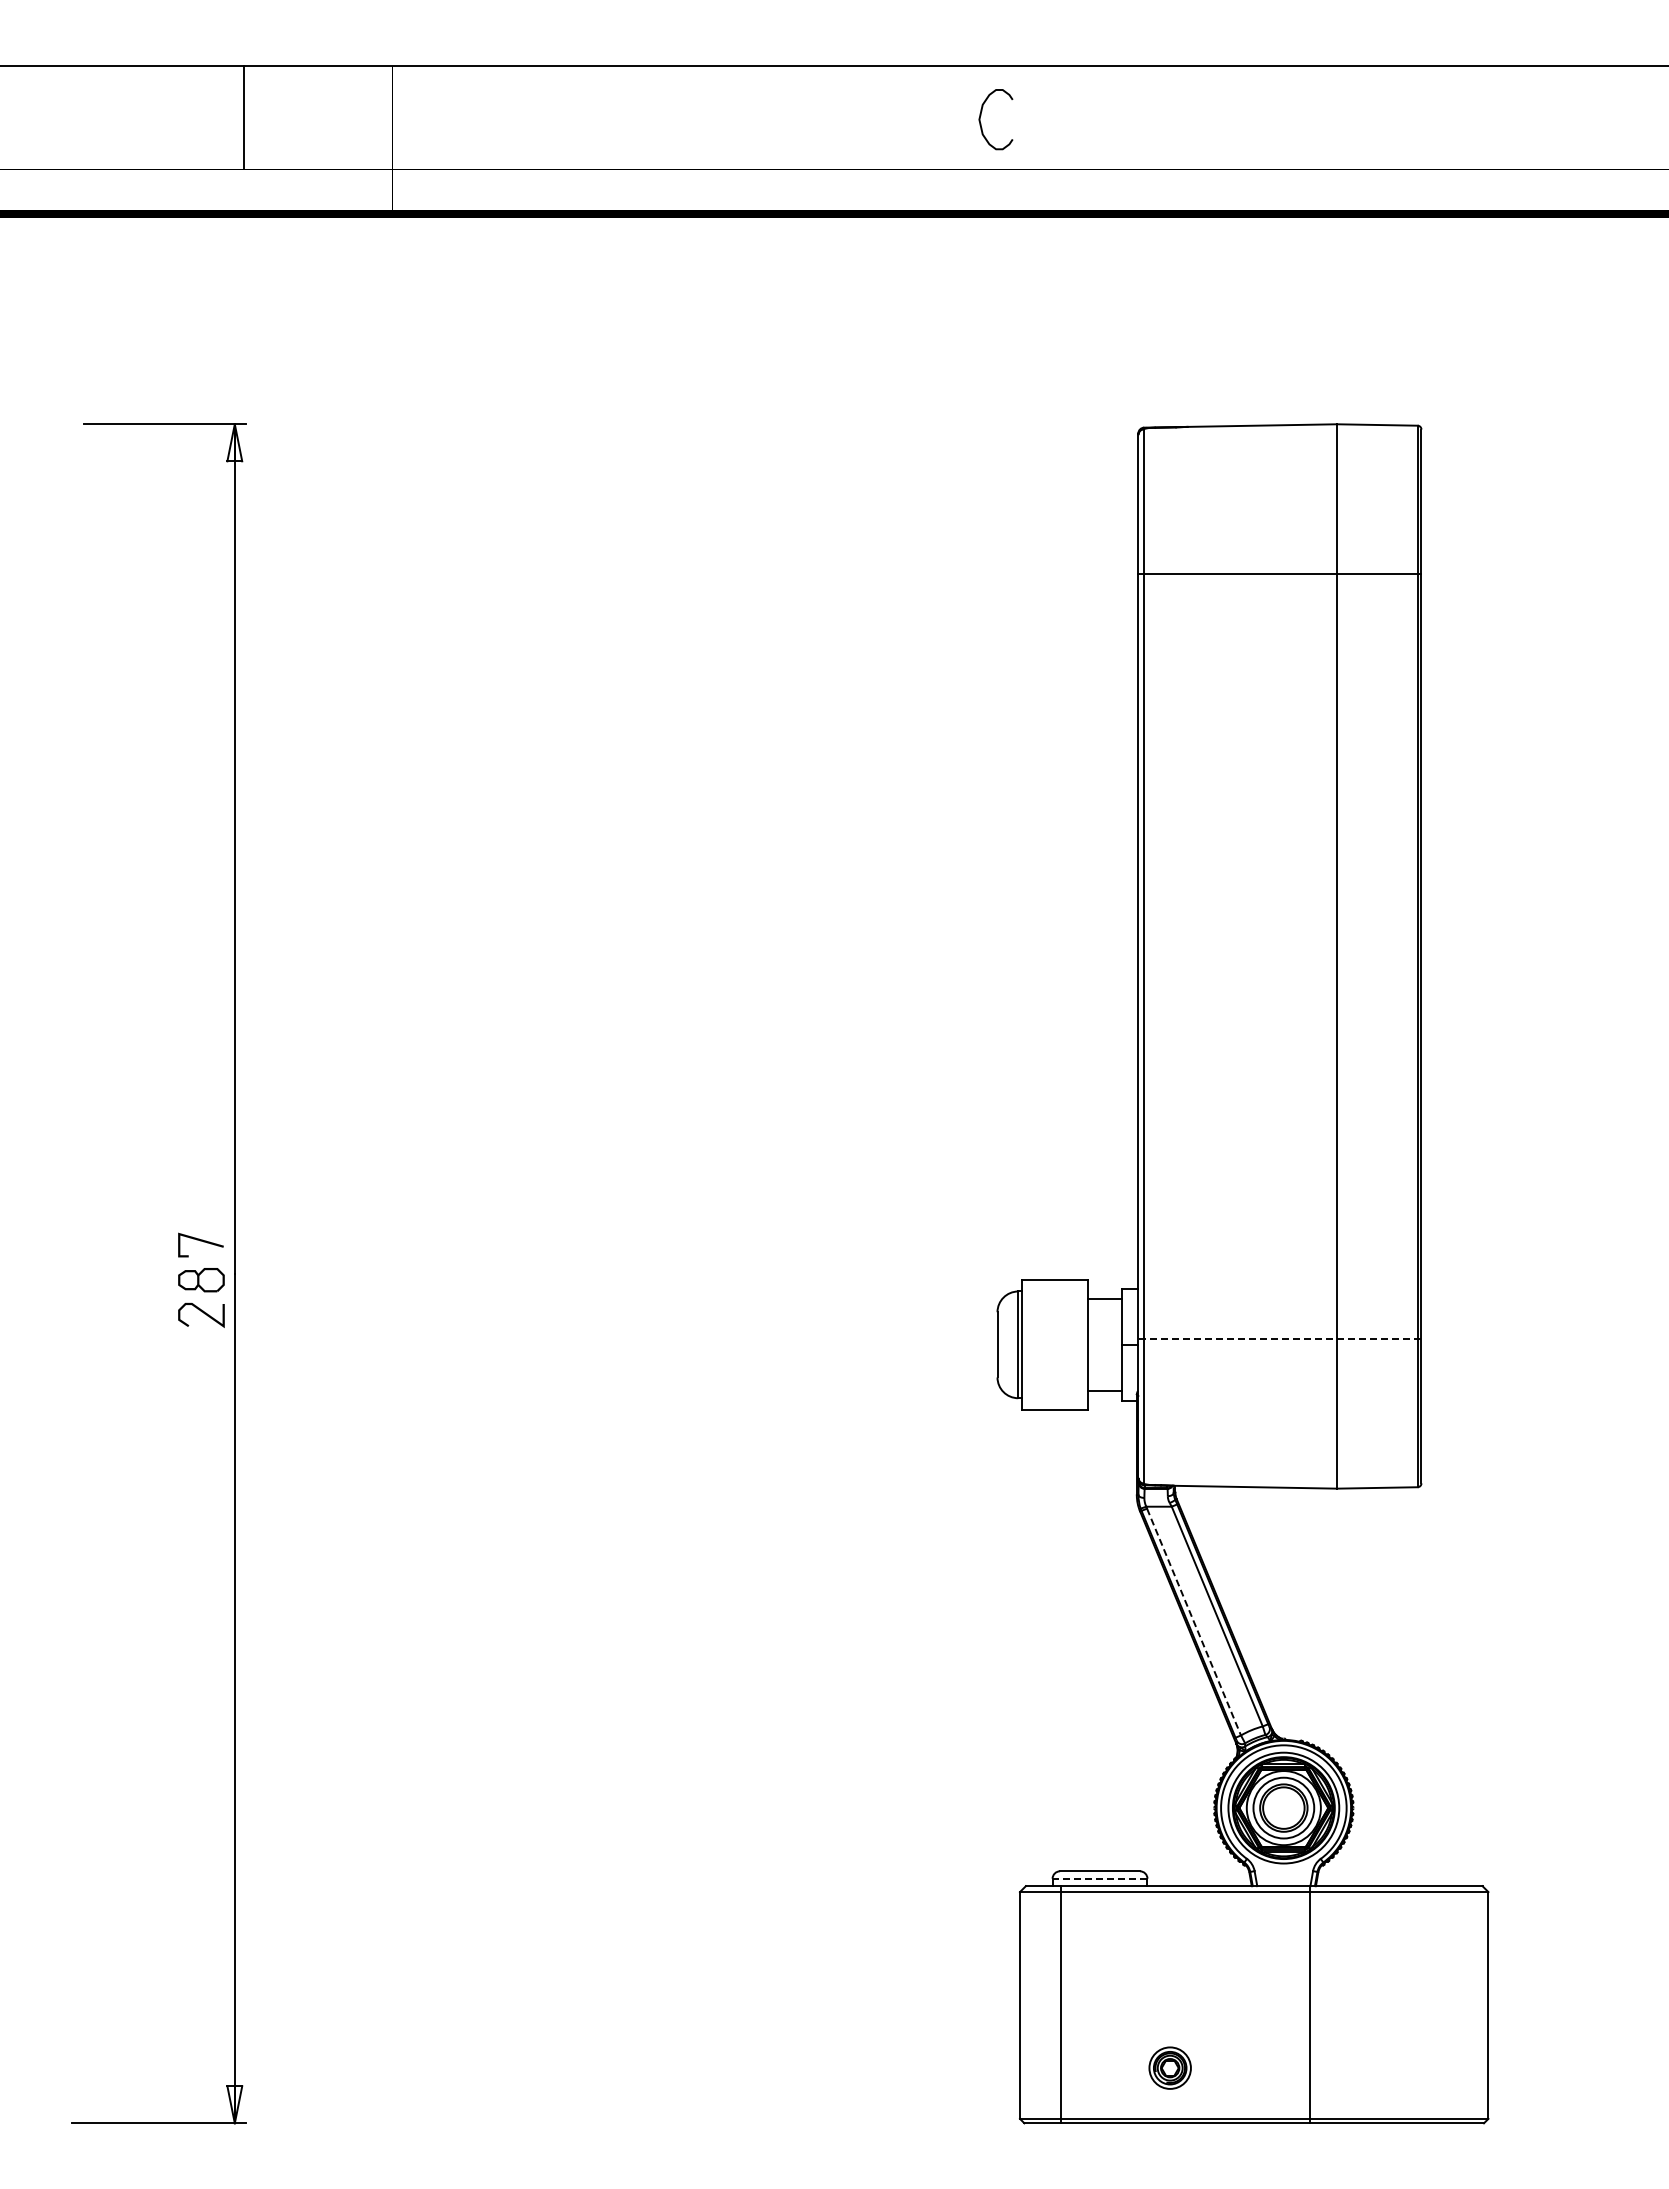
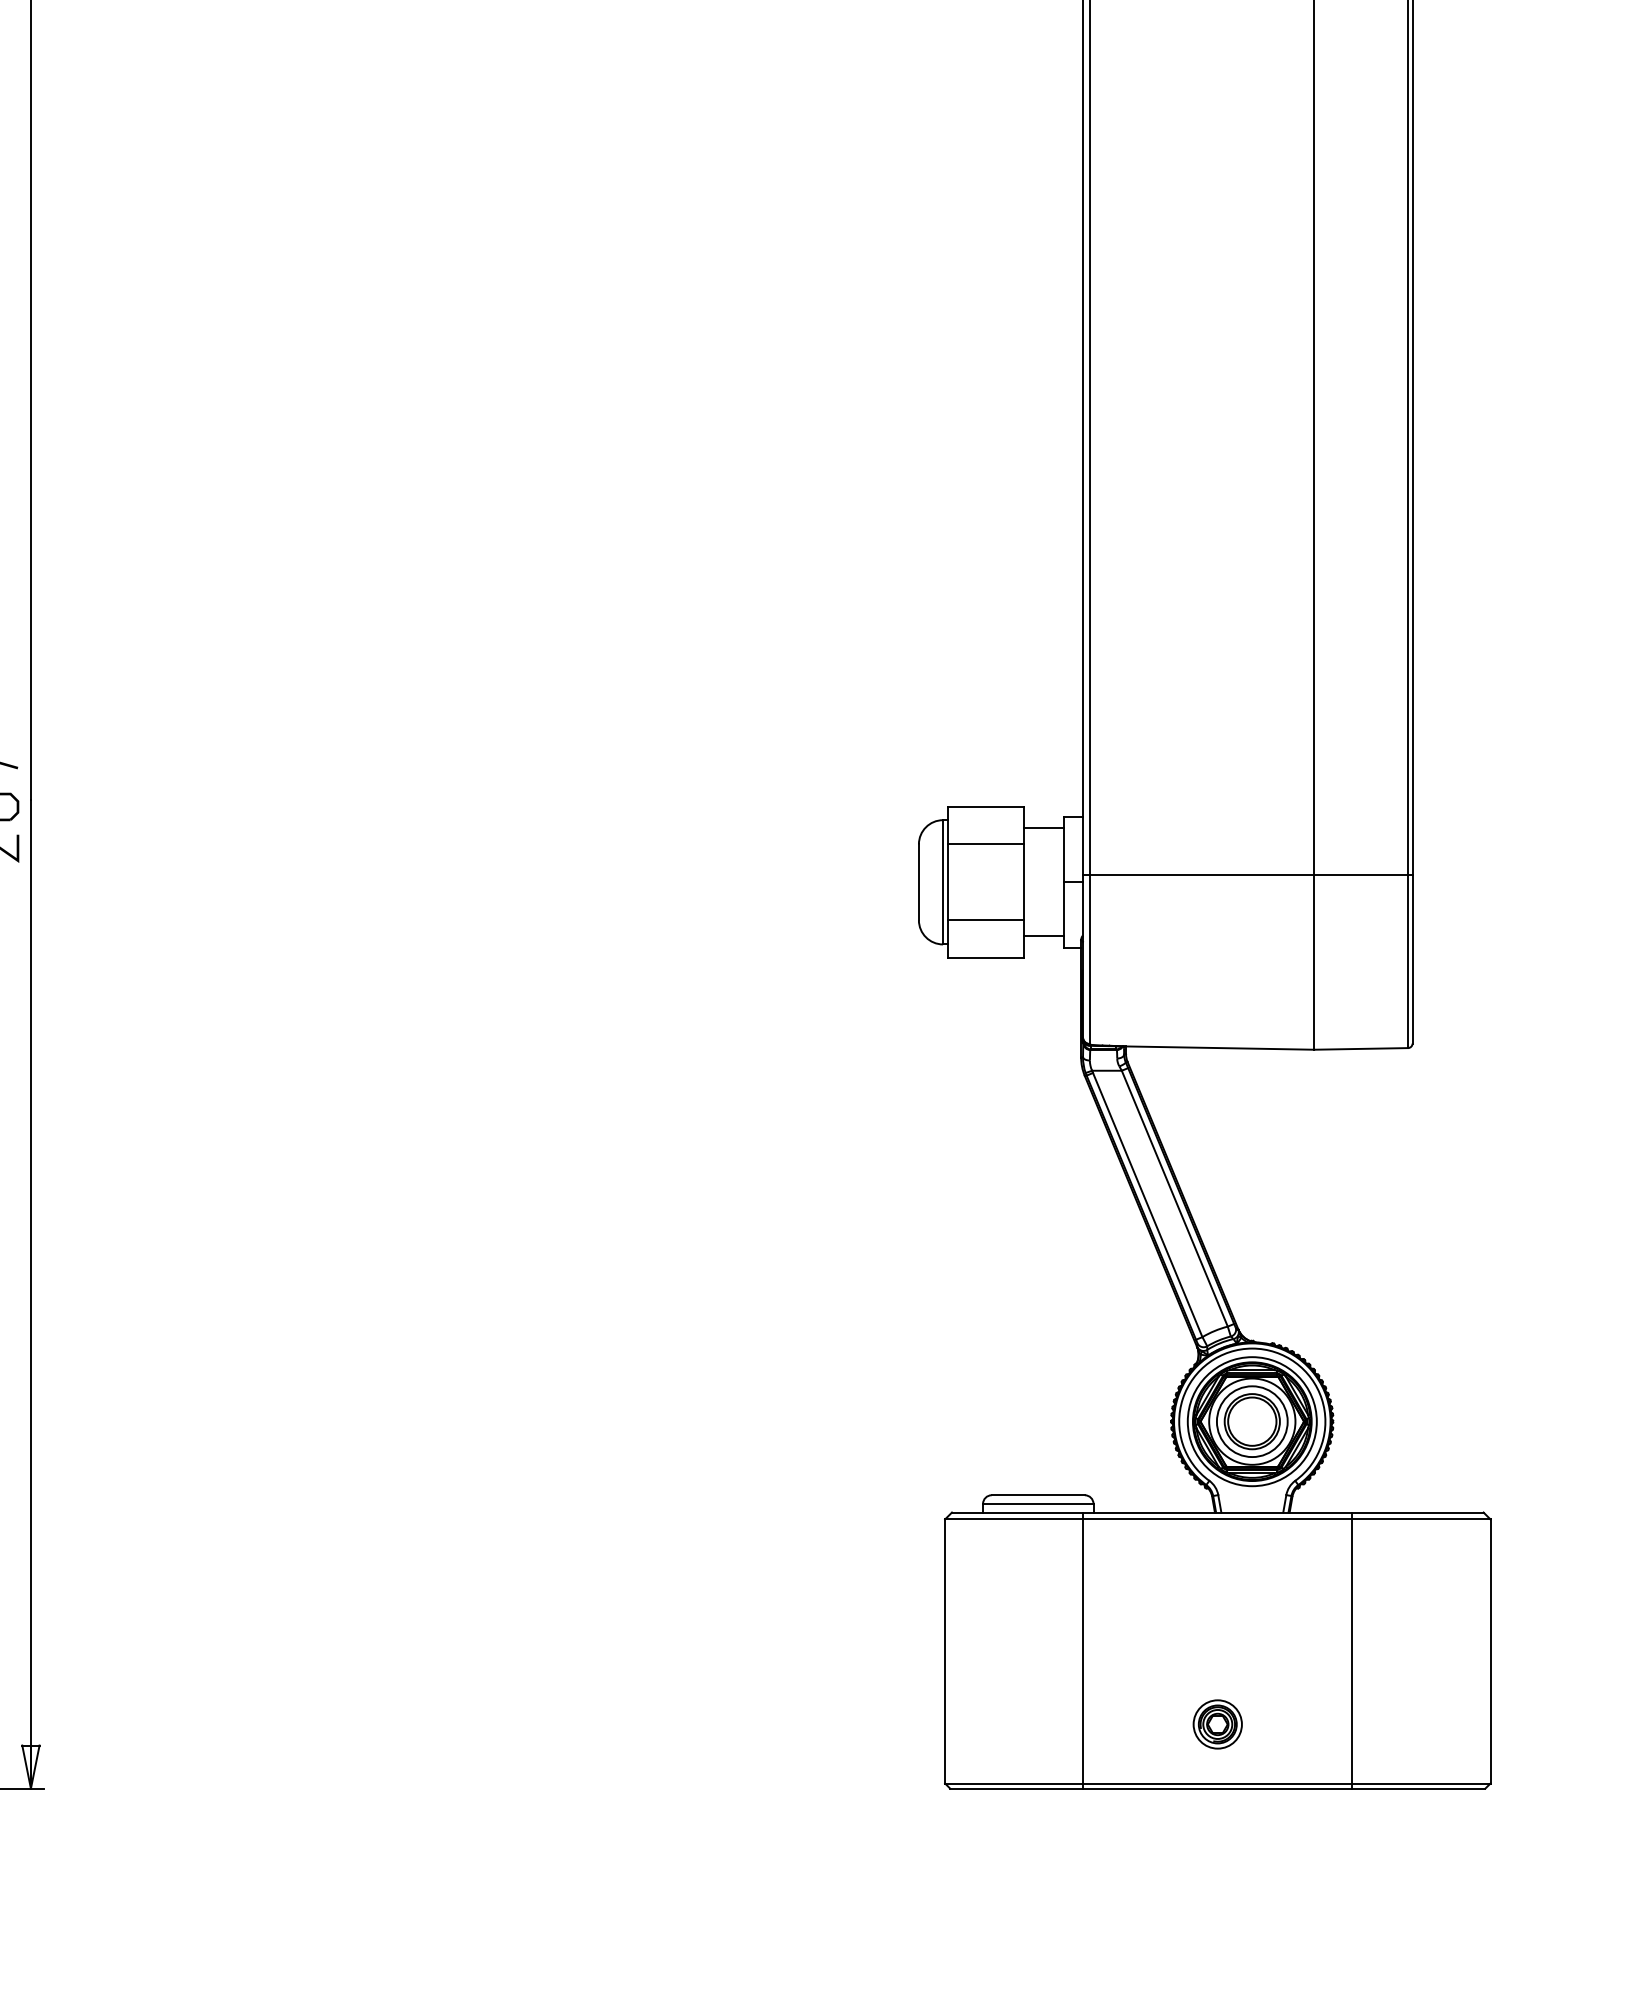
line: (1054, 1312) -> (985, 844), added
line: (1279, 1338) -> (1247, 874), dashed -> solid
line: (1054, 1377) -> (985, 920), added
line: (1194, 1622) -> (1148, 1205), dashed -> solid
line: (1099, 1878) -> (1037, 1503), dashed -> solid
line: (1060, 2004) -> (1083, 1650), moved
line: (1309, 2004) -> (1352, 1650), moved
part: (1169, 2067) -> (1216, 1723), moved

